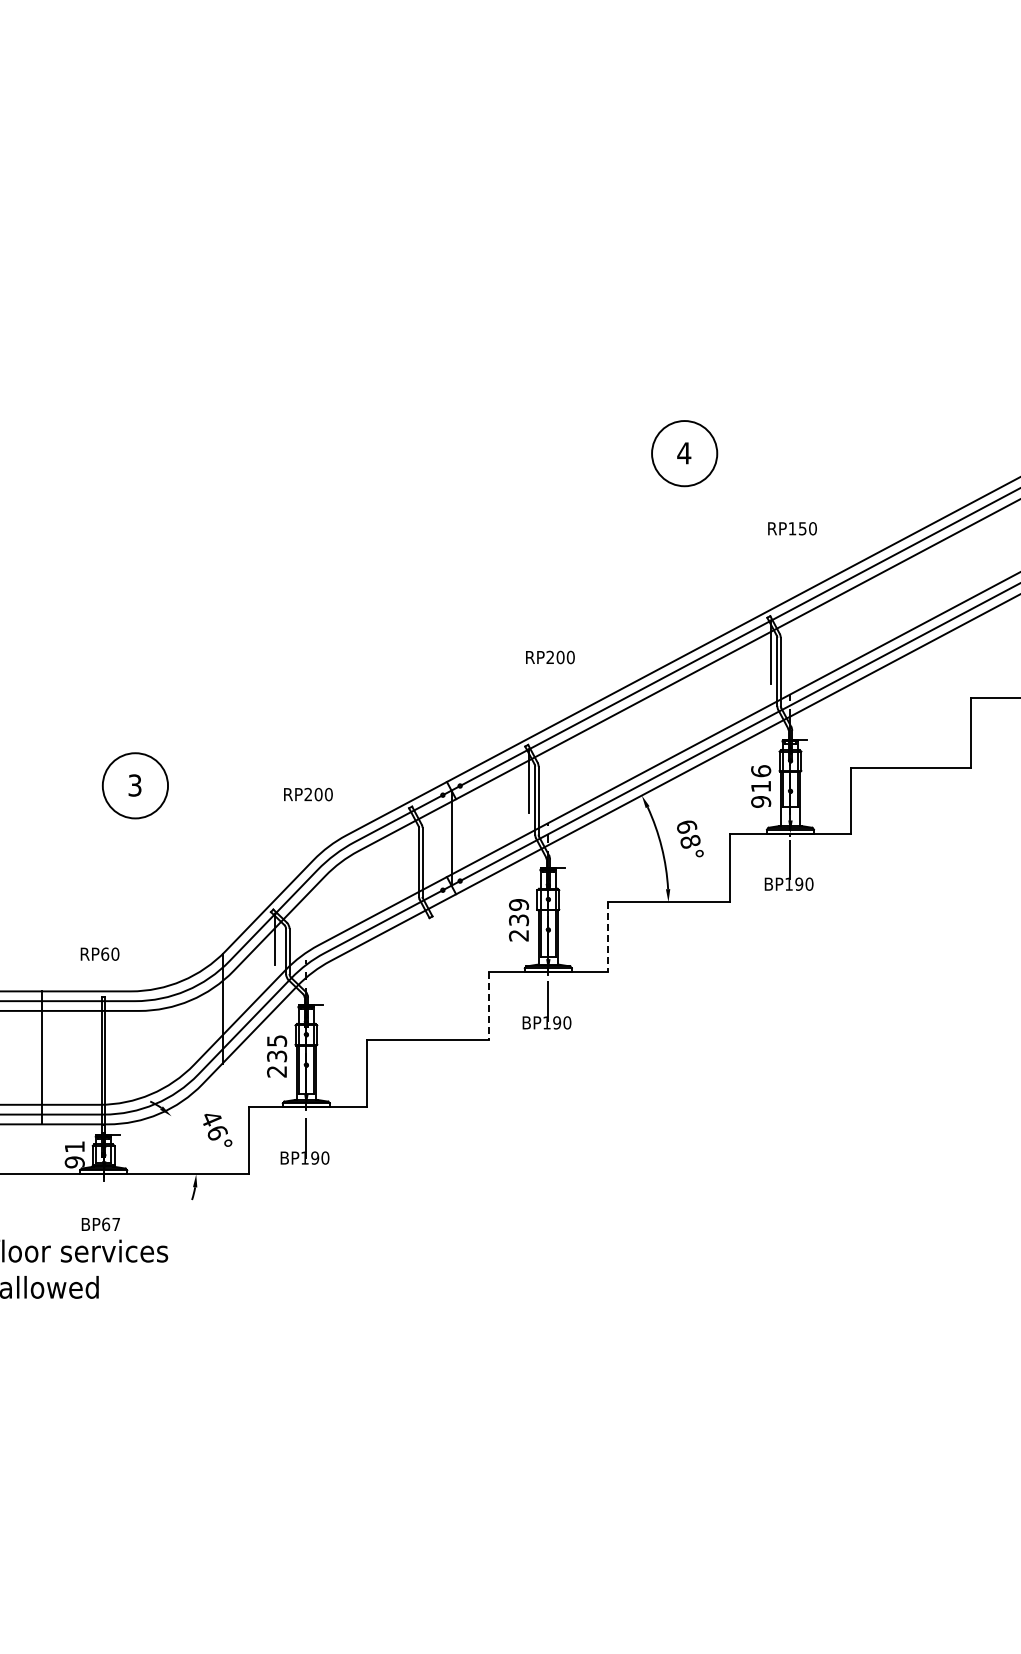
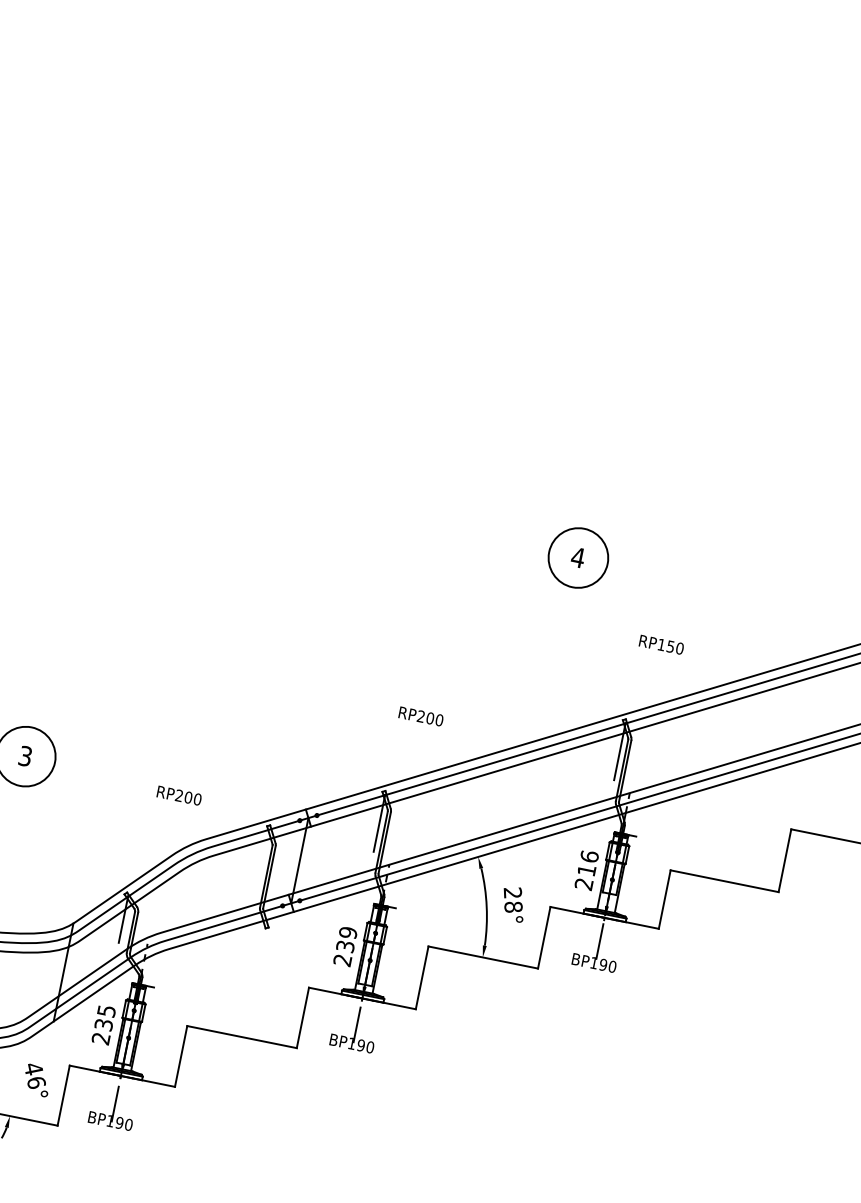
text: (761, 801) -> (584, 883), 916 -> 216
text: (686, 826) -> (512, 892), 68° -> 28°
line: (607, 937) -> (421, 978), dashed -> solid
line: (488, 1005) -> (302, 1017), dashed -> solid

